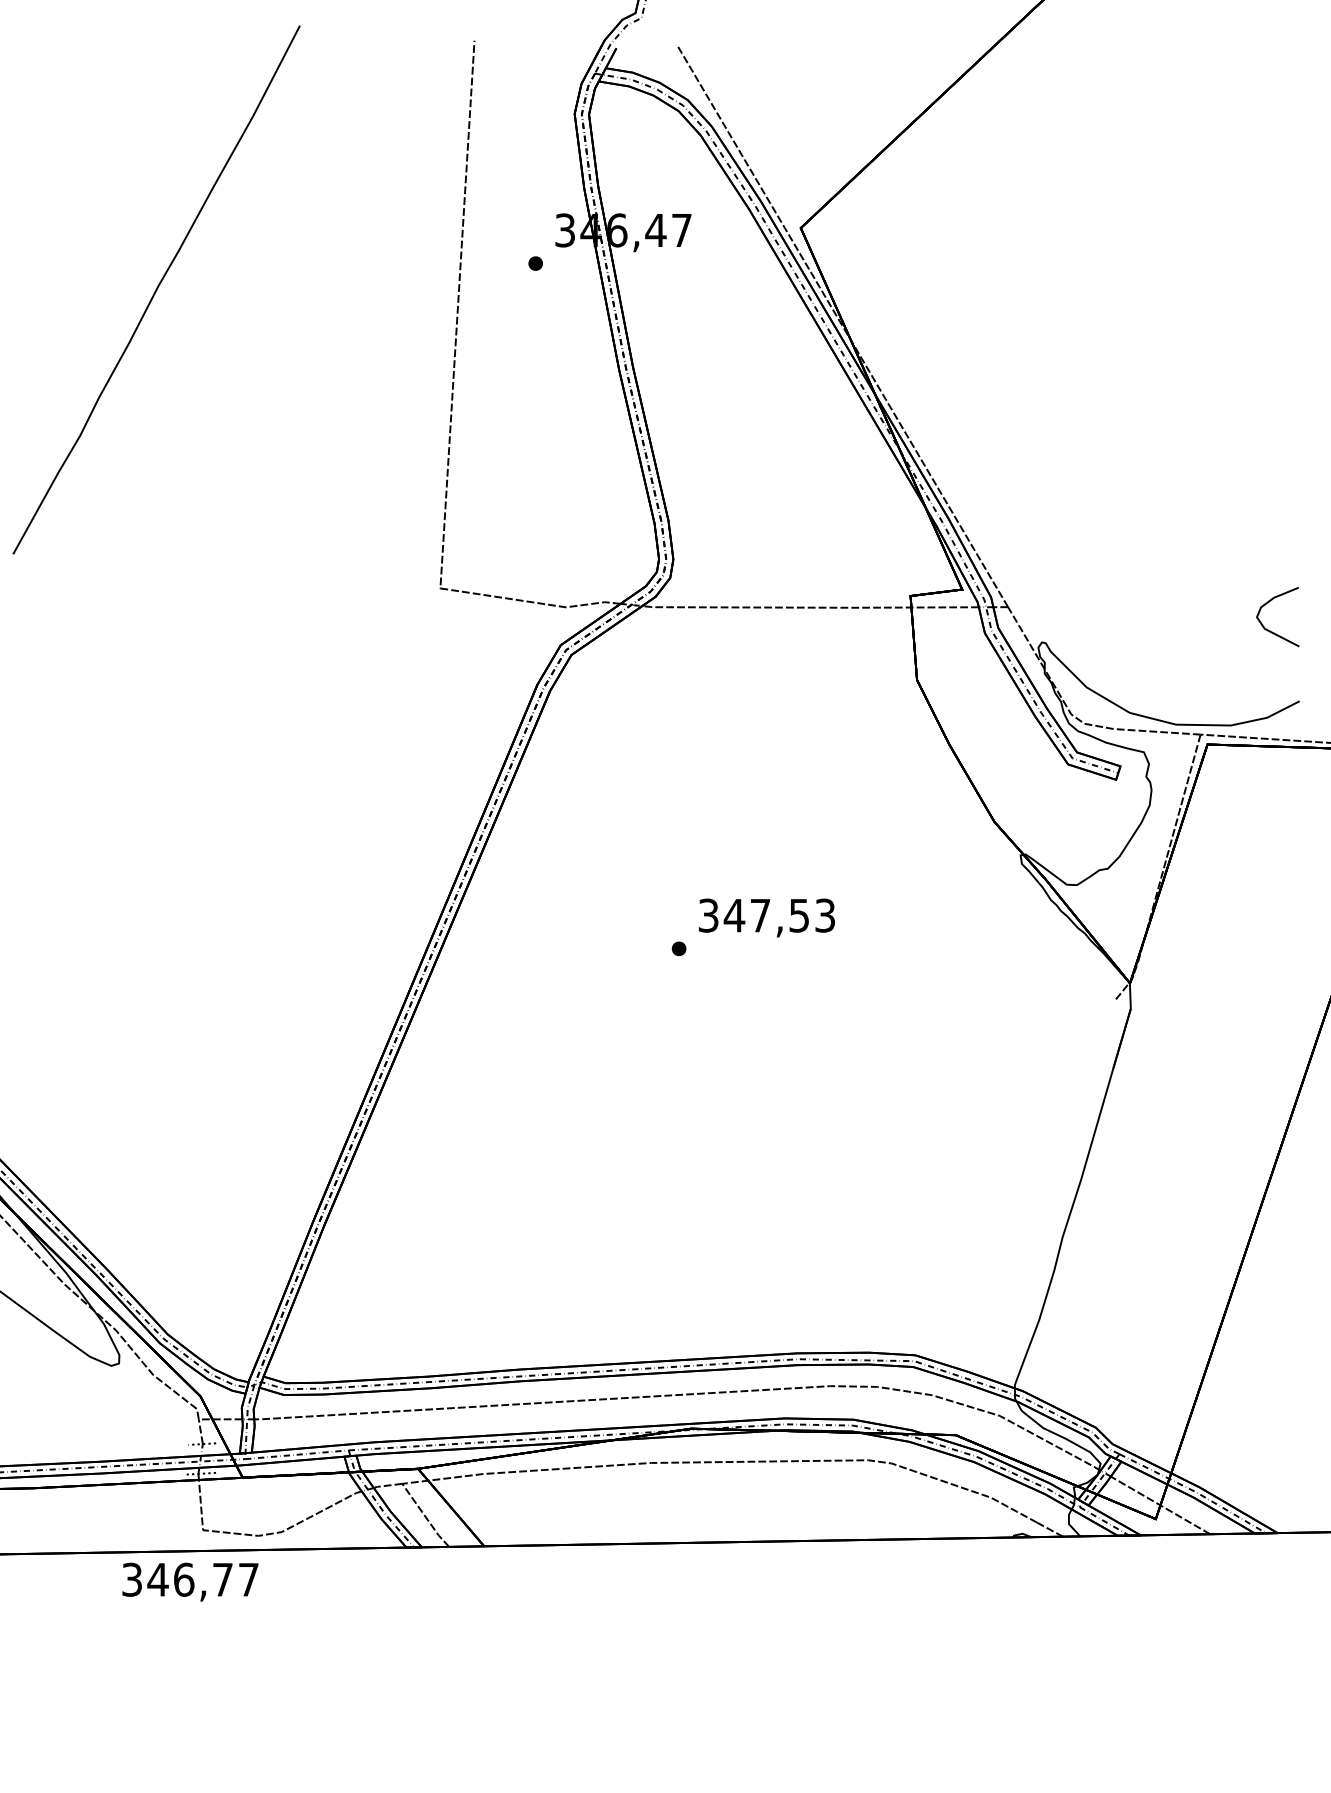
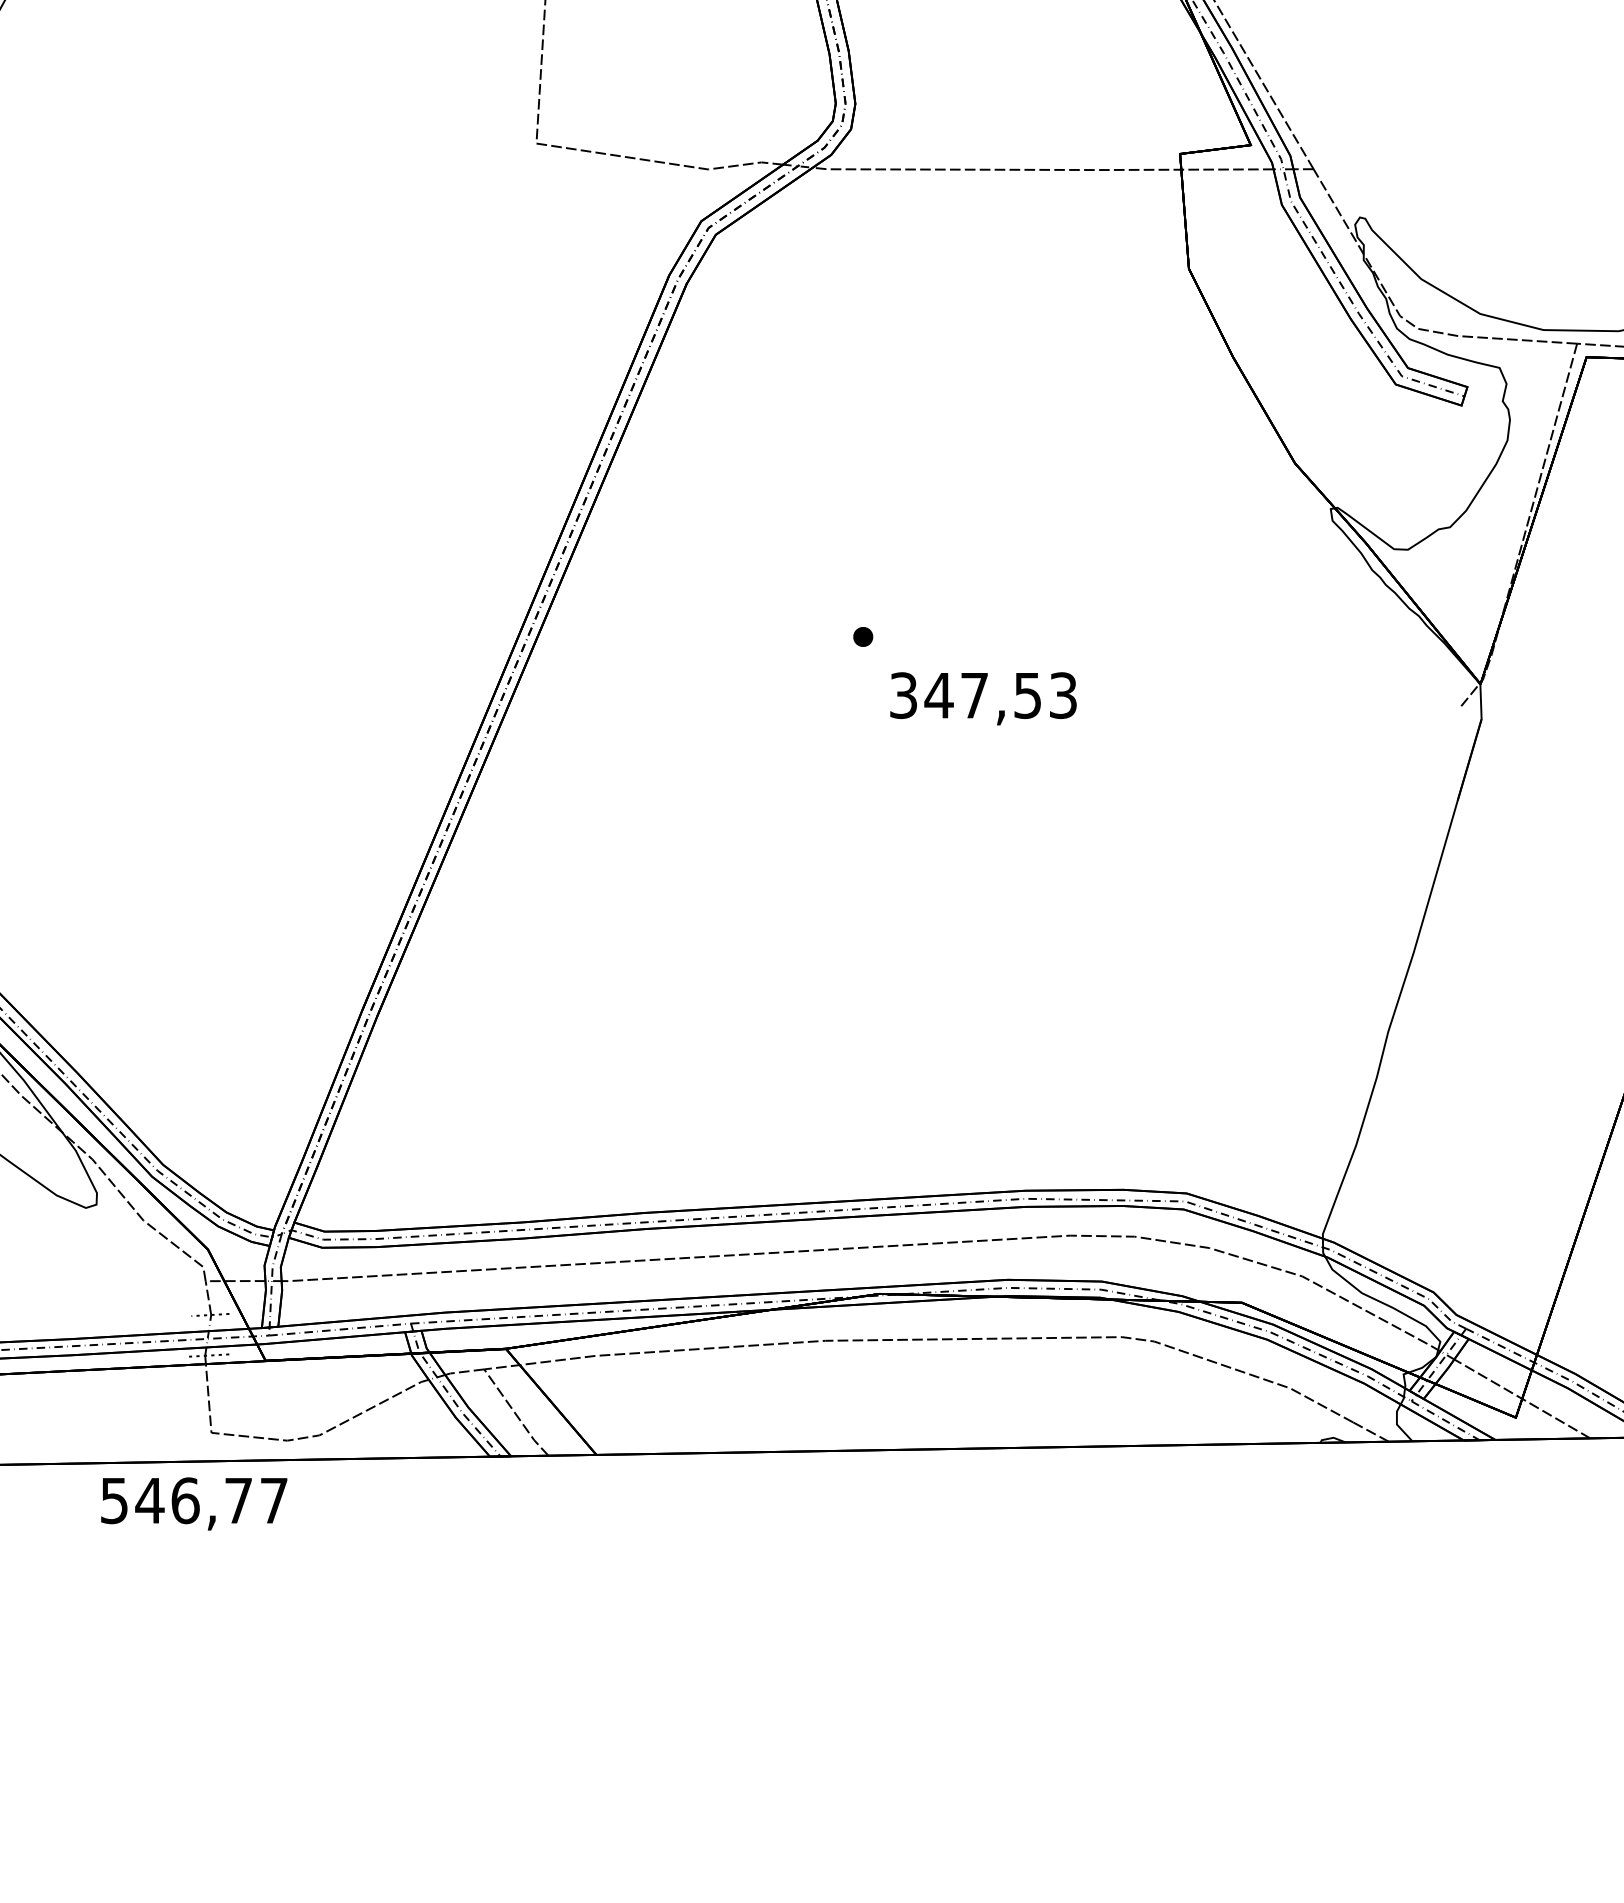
text: (766, 917) -> (982, 698), moved
text: (132, 1579) -> (114, 1500), 346,77 -> 546,77

